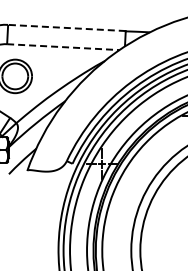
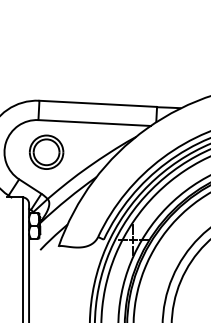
line: (67, 27) -> (98, 103), dashed -> solid
line: (64, 47) -> (95, 123), dashed -> solid

